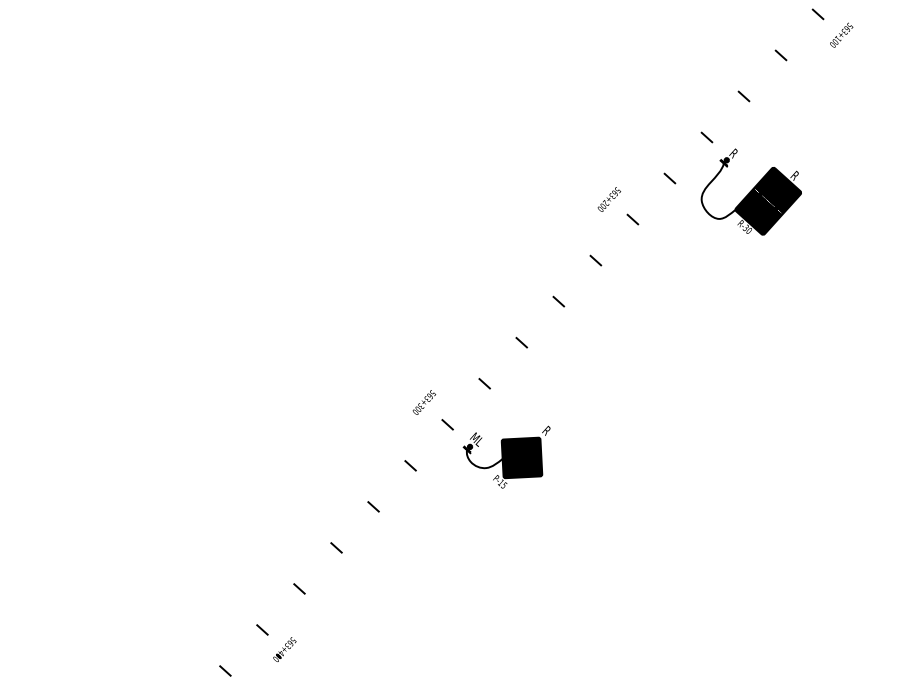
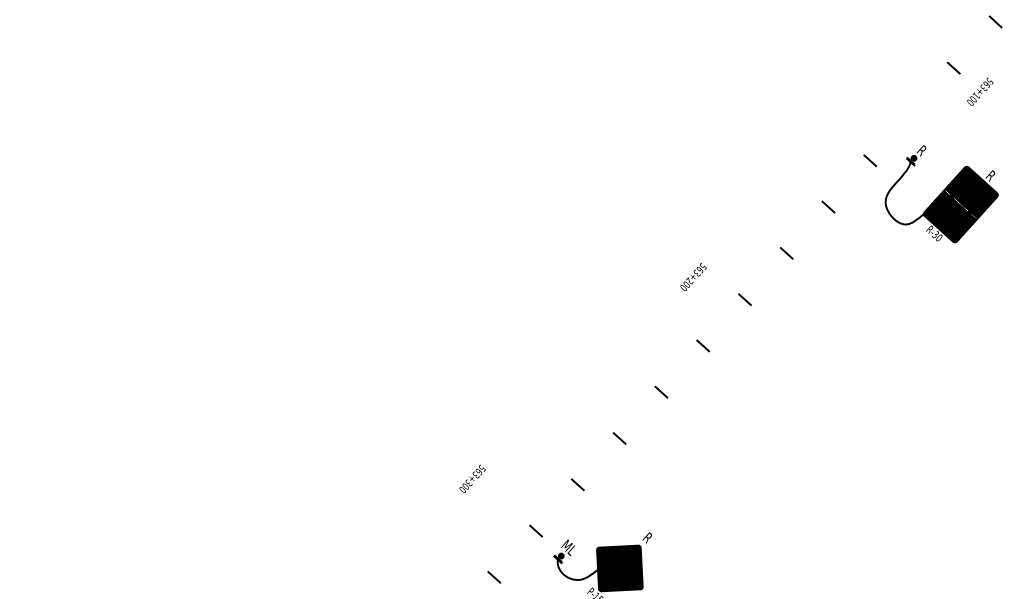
line: (780, 55) -> (911, 114), removed
part: (750, 191) -> (940, 193), moved
text: (609, 199) -> (693, 276), moved
text: (424, 402) -> (472, 478), moved

